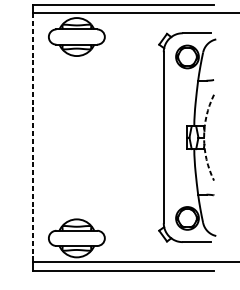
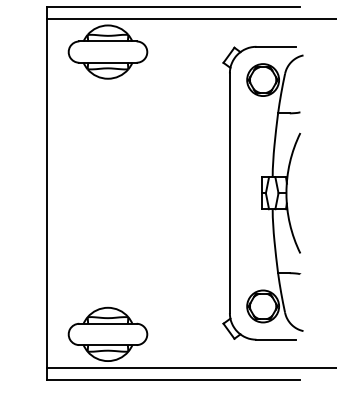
line: (33, 137) -> (46, 193), dashed -> solid
arc: (204, 137) -> (286, 193), dashed -> solid

